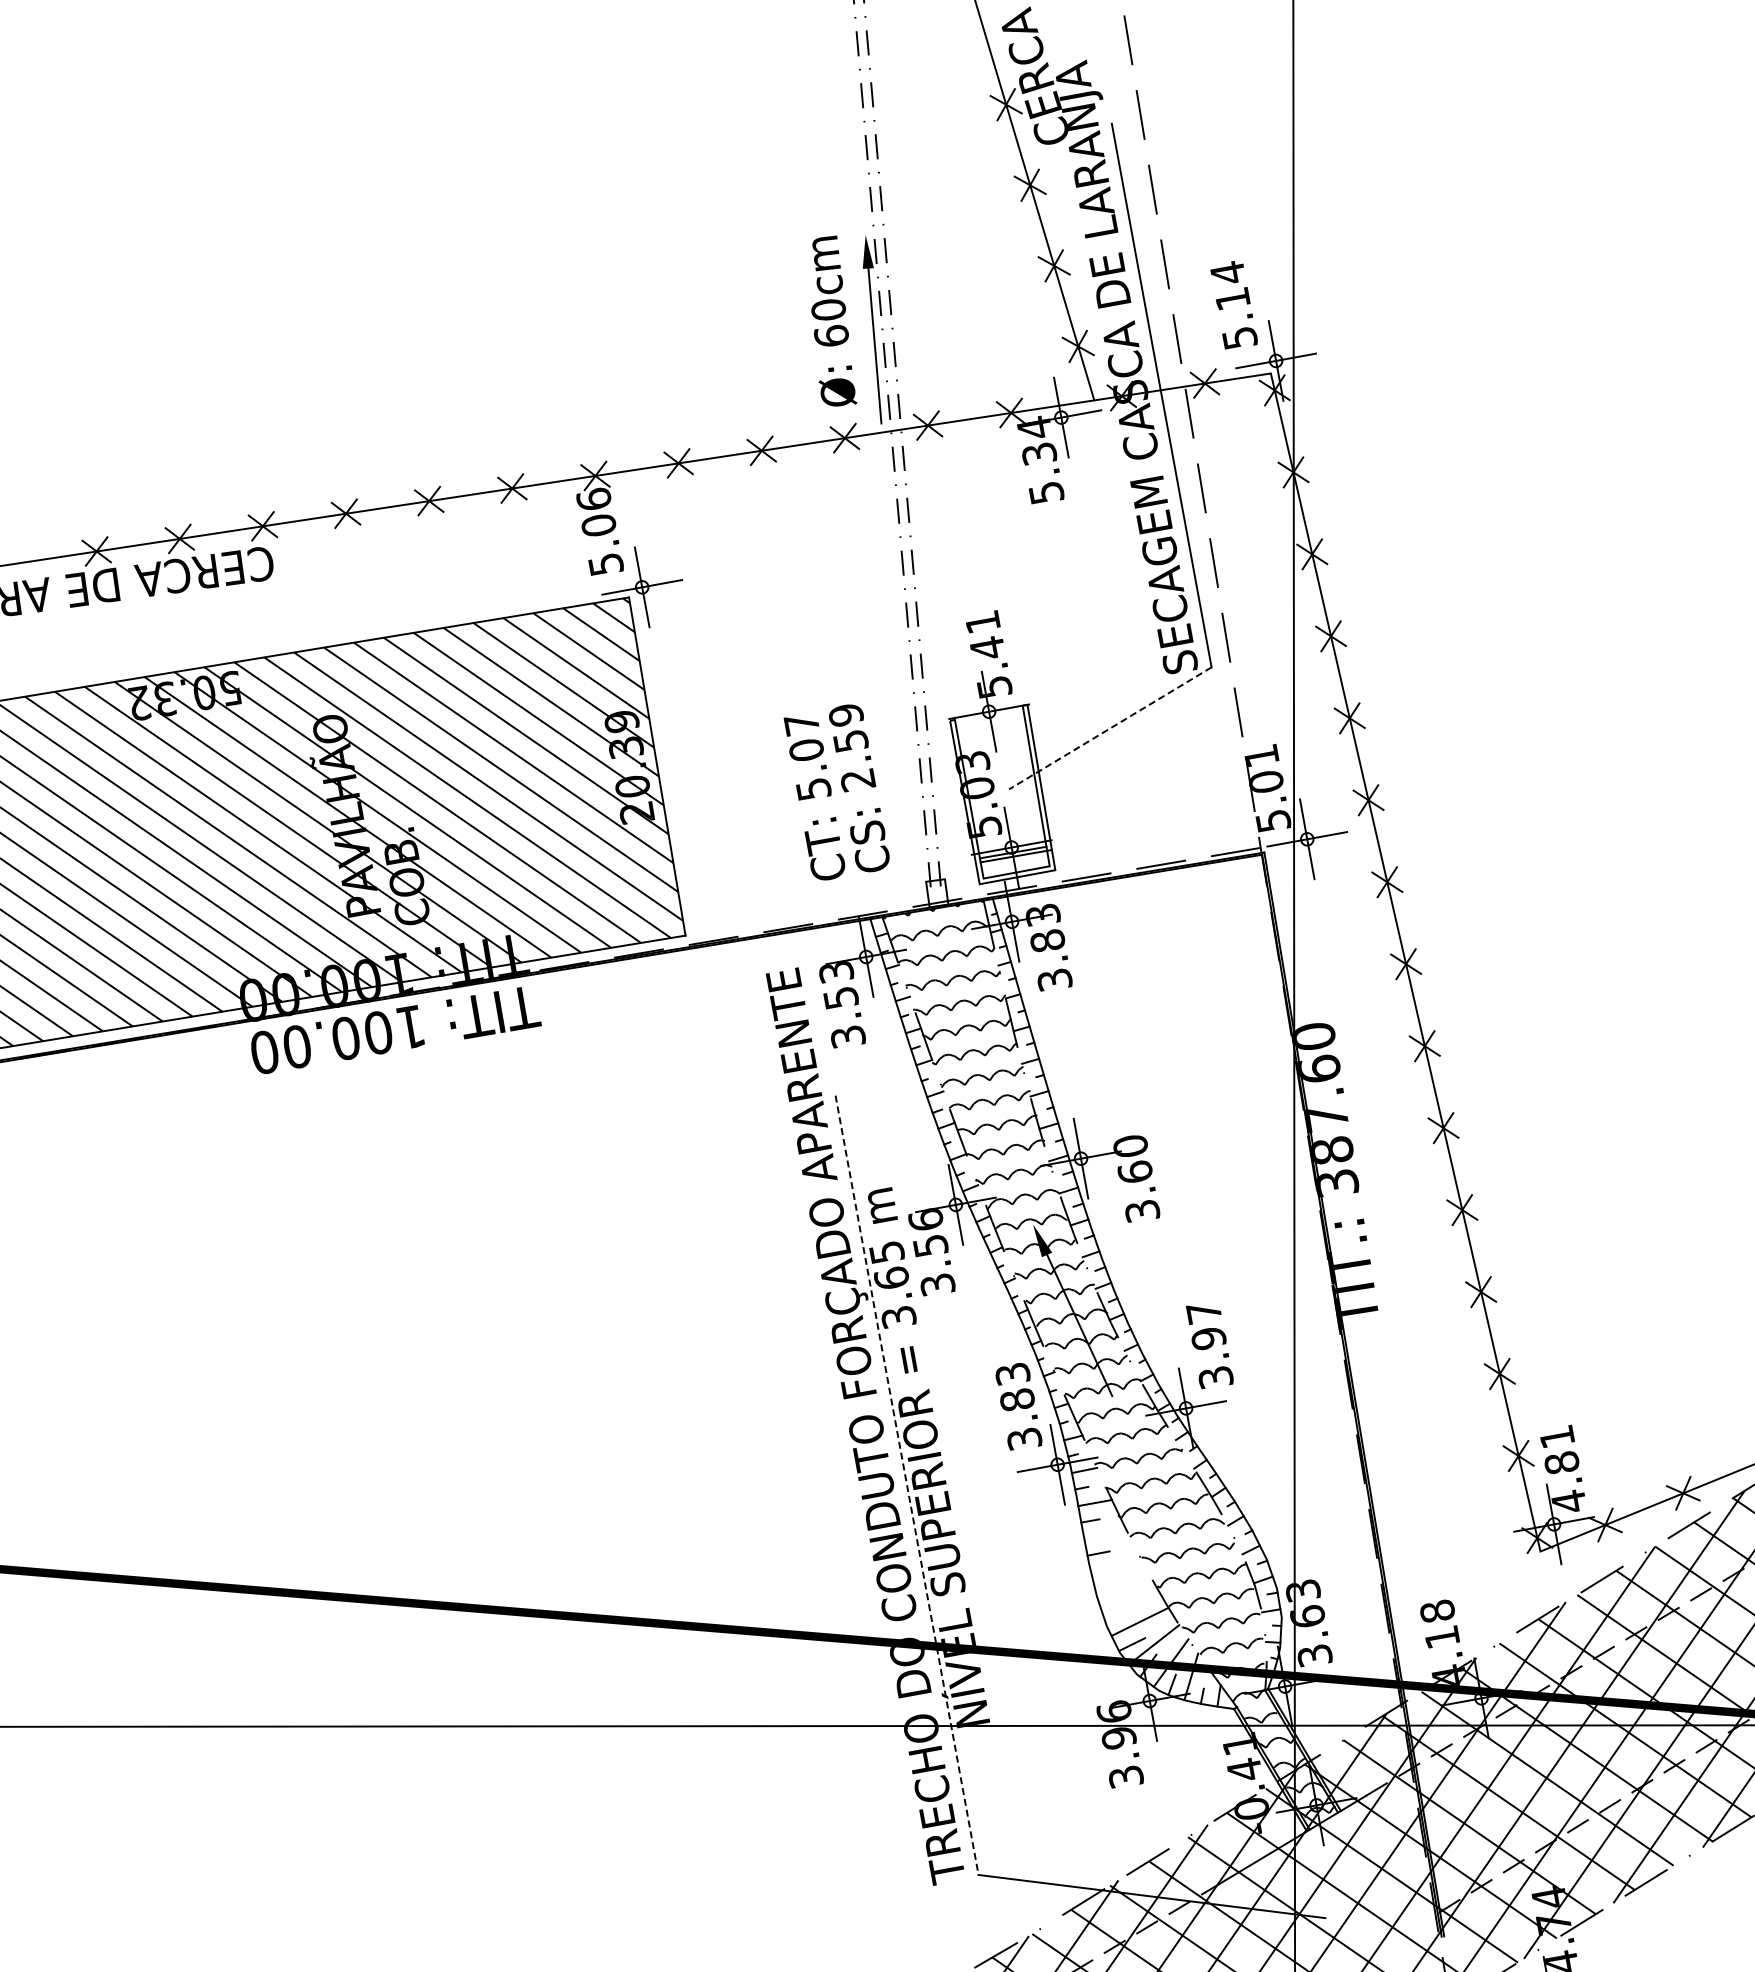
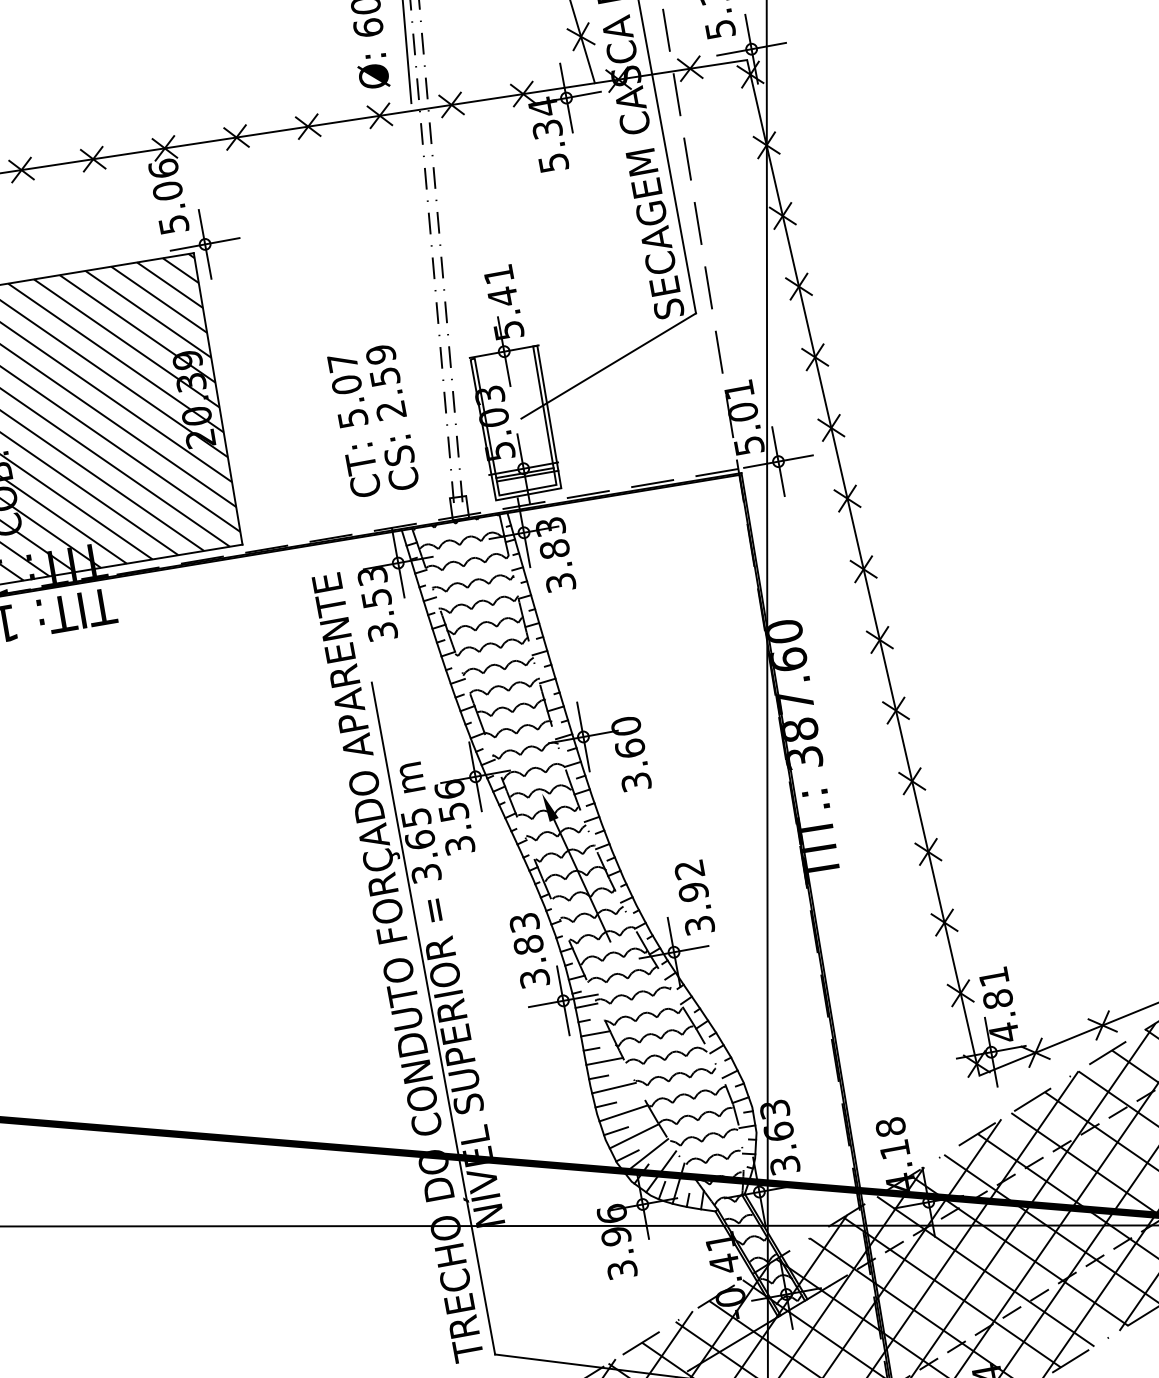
line: (1109, 728) -> (608, 366), dashed -> solid
text: (1204, 1312) -> (689, 869), 3.97 -> 3.92
line: (907, 1485) -> (433, 1018), dashed -> solid
line: (1105, 1534) -> (604, 1060), added
line: (1116, 1566) -> (614, 1088), added
line: (1106, 1585) -> (605, 1104), added
line: (1127, 1594) -> (623, 1112), added
line: (1118, 1615) -> (615, 1130), added

